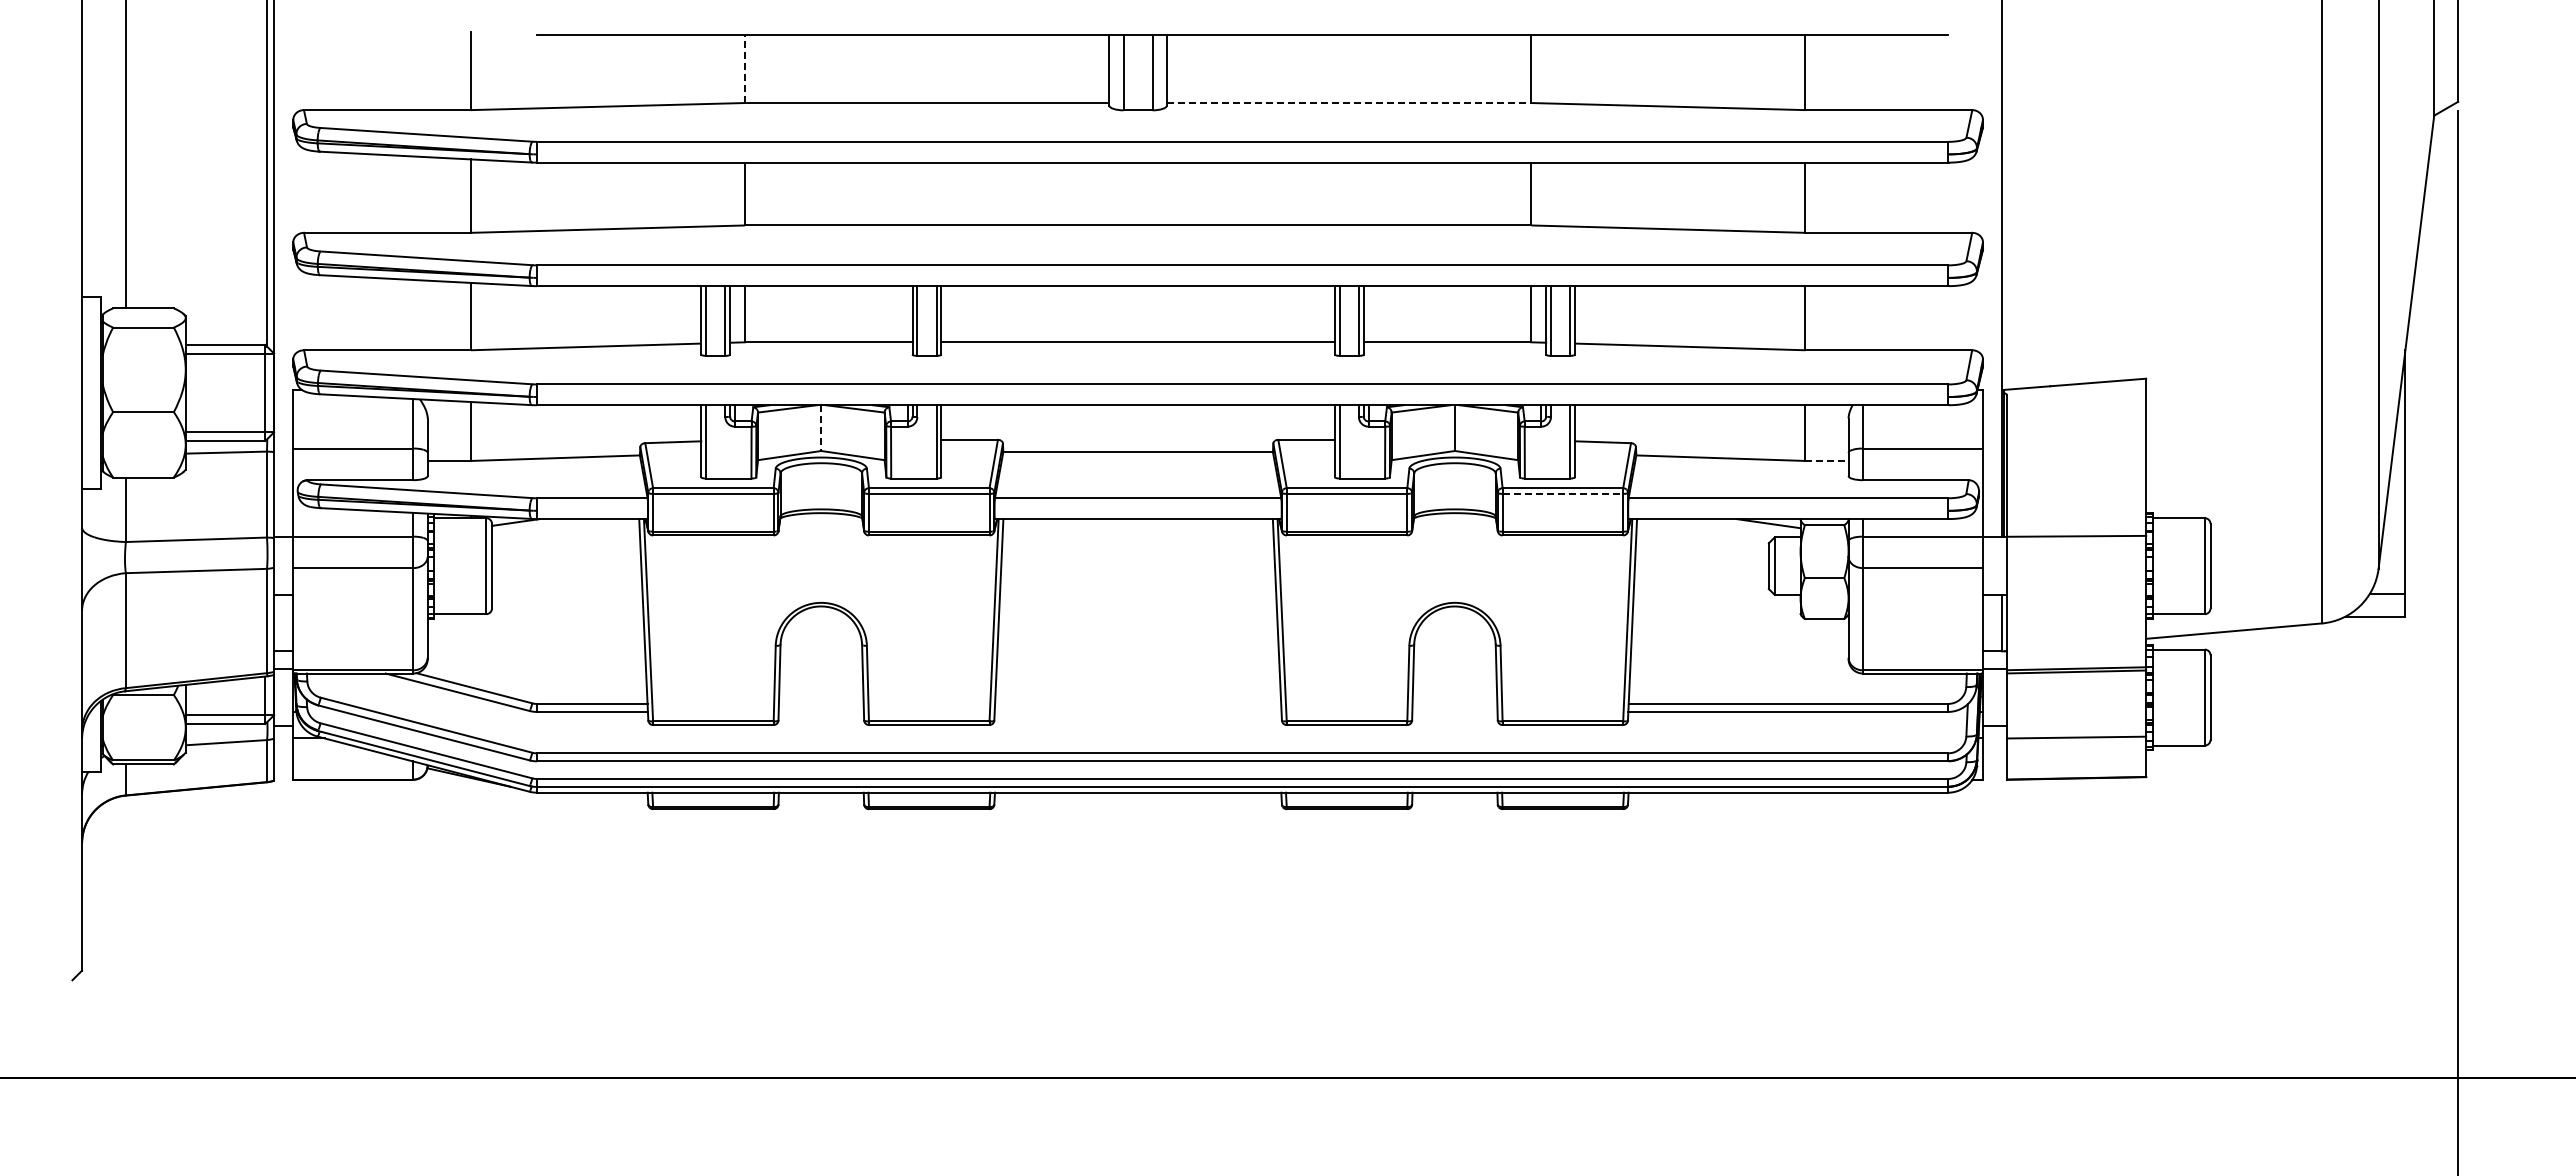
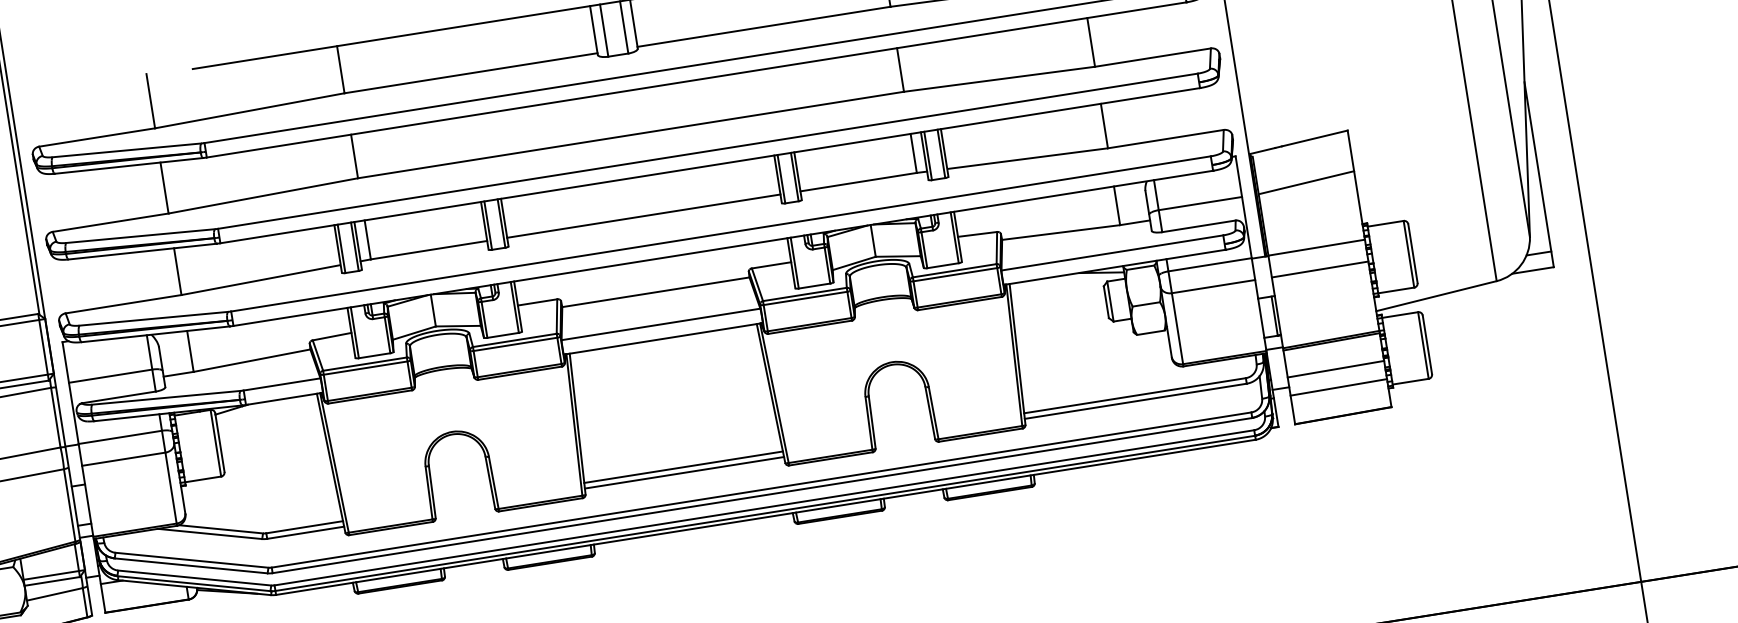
line: (744, 69) -> (340, 70), dashed -> solid
line: (1349, 103) -> (764, 27), dashed -> solid
line: (821, 428) -> (433, 310), dashed -> solid
line: (2076, 442) -> (1306, 182), added
line: (1826, 460) -> (1134, 222), dashed -> solid
line: (1563, 493) -> (955, 274), dashed -> solid
line: (2076, 567) -> (1320, 269), added
line: (1137, 703) -> (683, 466), added
line: (1137, 711) -> (683, 472), added
line: (2076, 711) -> (1335, 369), added

